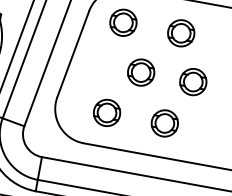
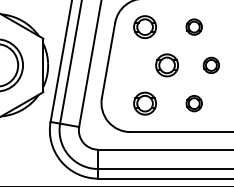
part: (181, 32) -> (194, 26), size x0.7
part: (193, 82) -> (211, 65), size x0.7
part: (165, 123) -> (194, 103), size x0.7

